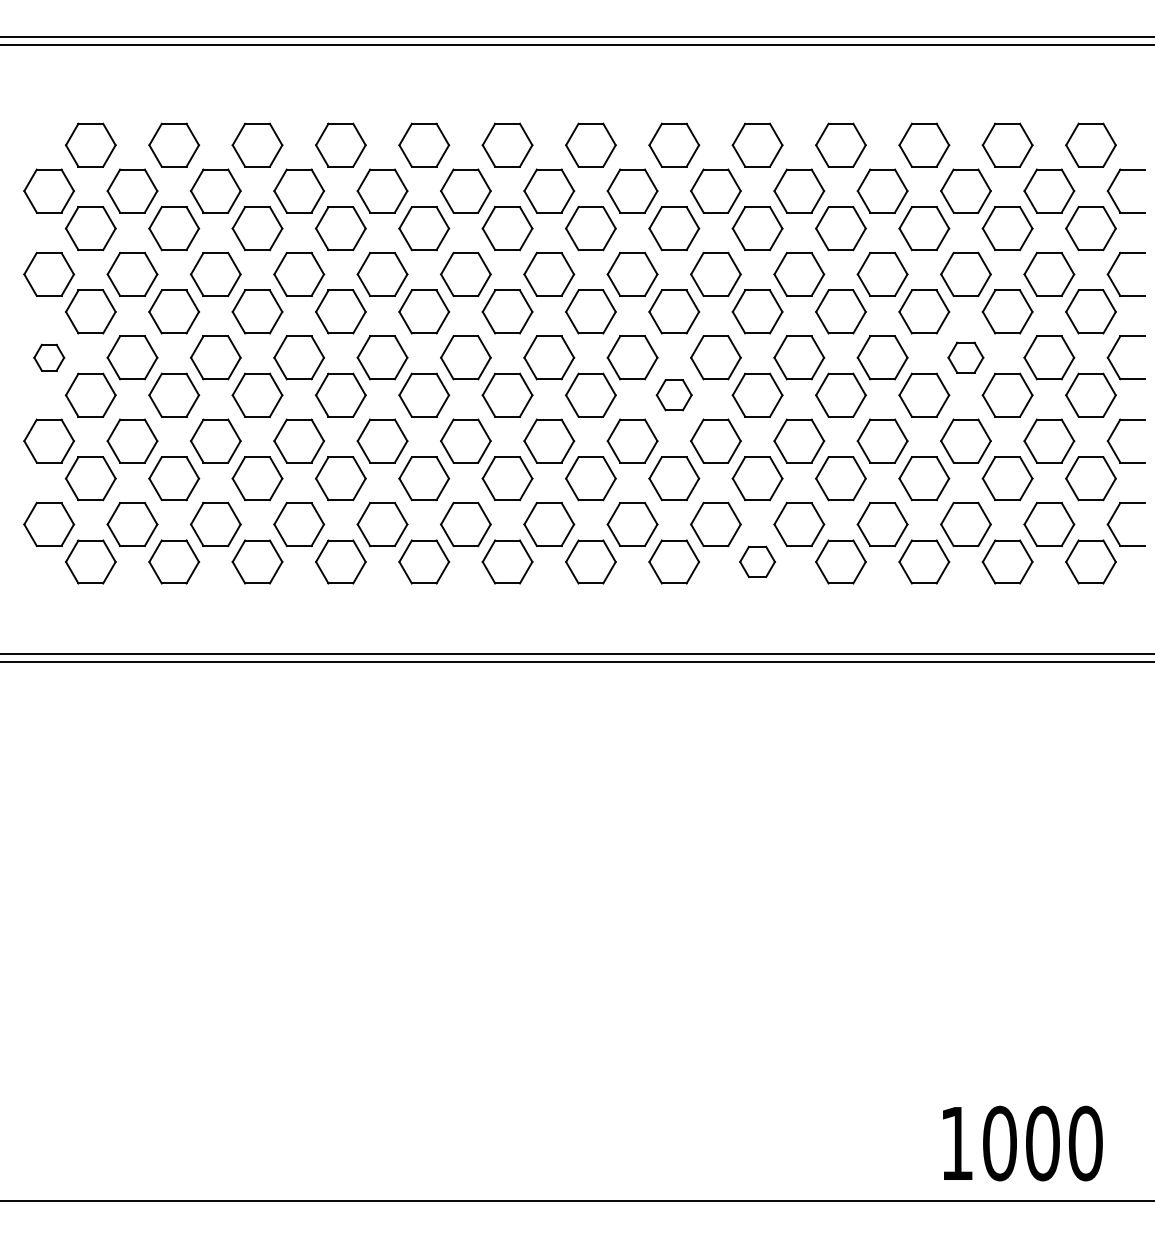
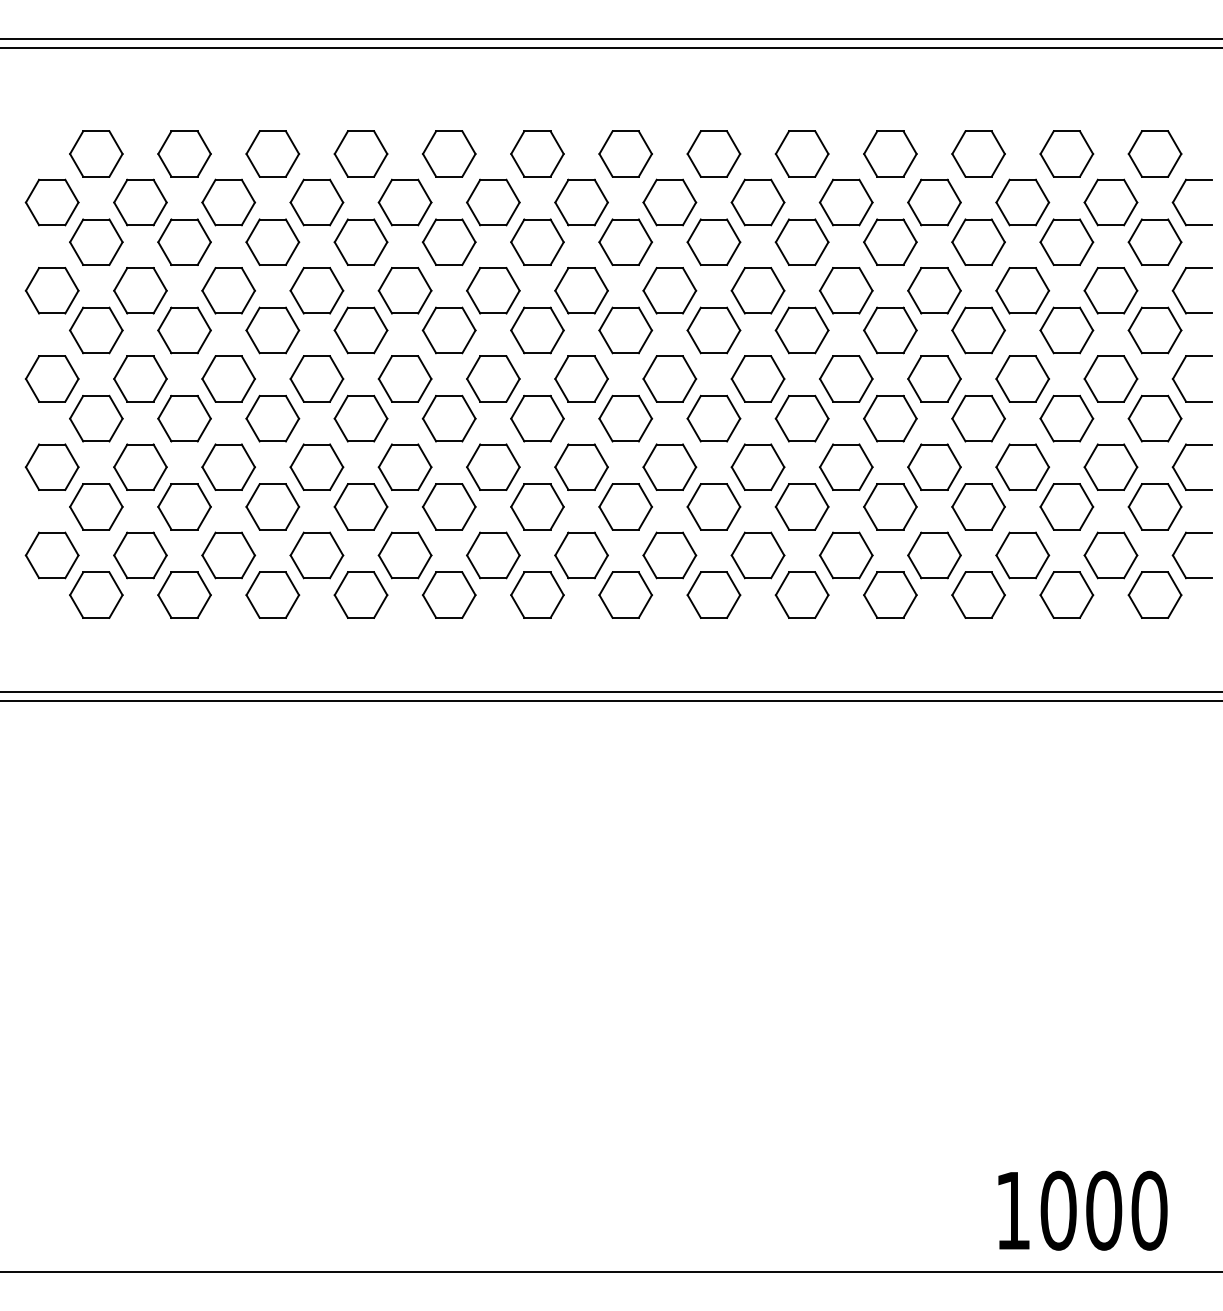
part: (49, 357) -> (52, 378), size x1.67
part: (965, 357) -> (1022, 378), size x1.43
part: (673, 395) -> (713, 418), size x1.43
part: (756, 561) -> (801, 594), size x1.43

